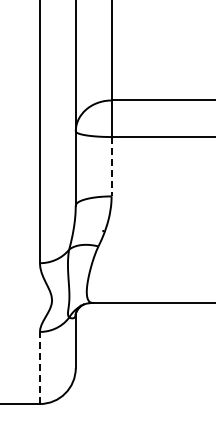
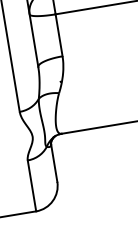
line: (111, 166) -> (58, 35), dashed -> solid
line: (39, 367) -> (31, 185), dashed -> solid

